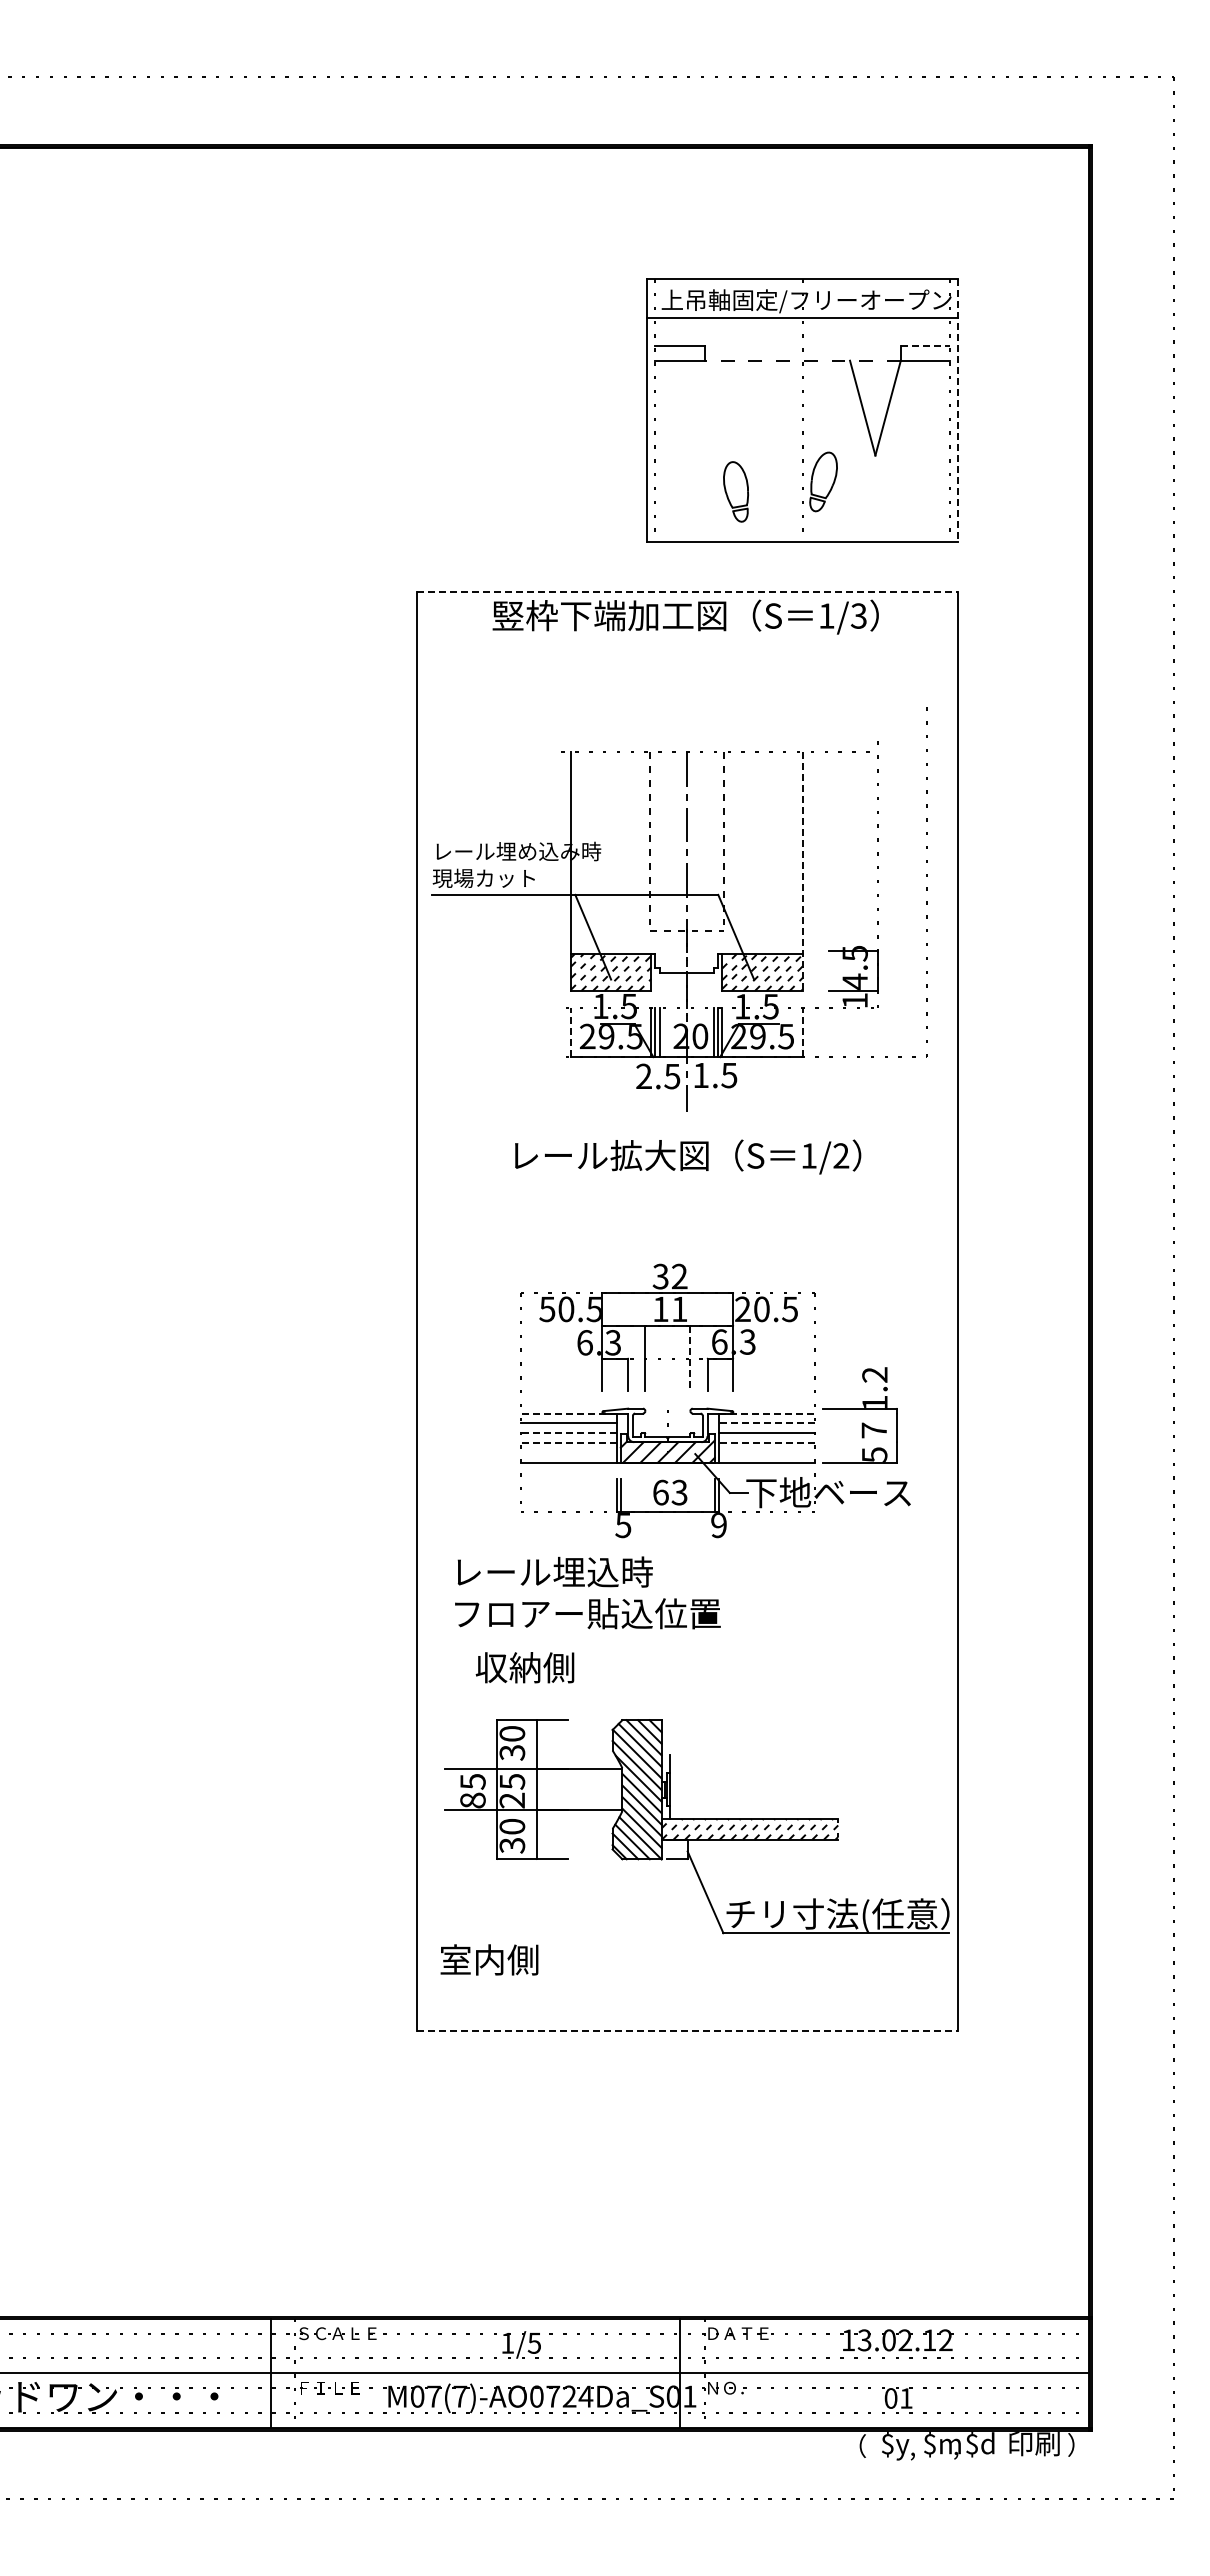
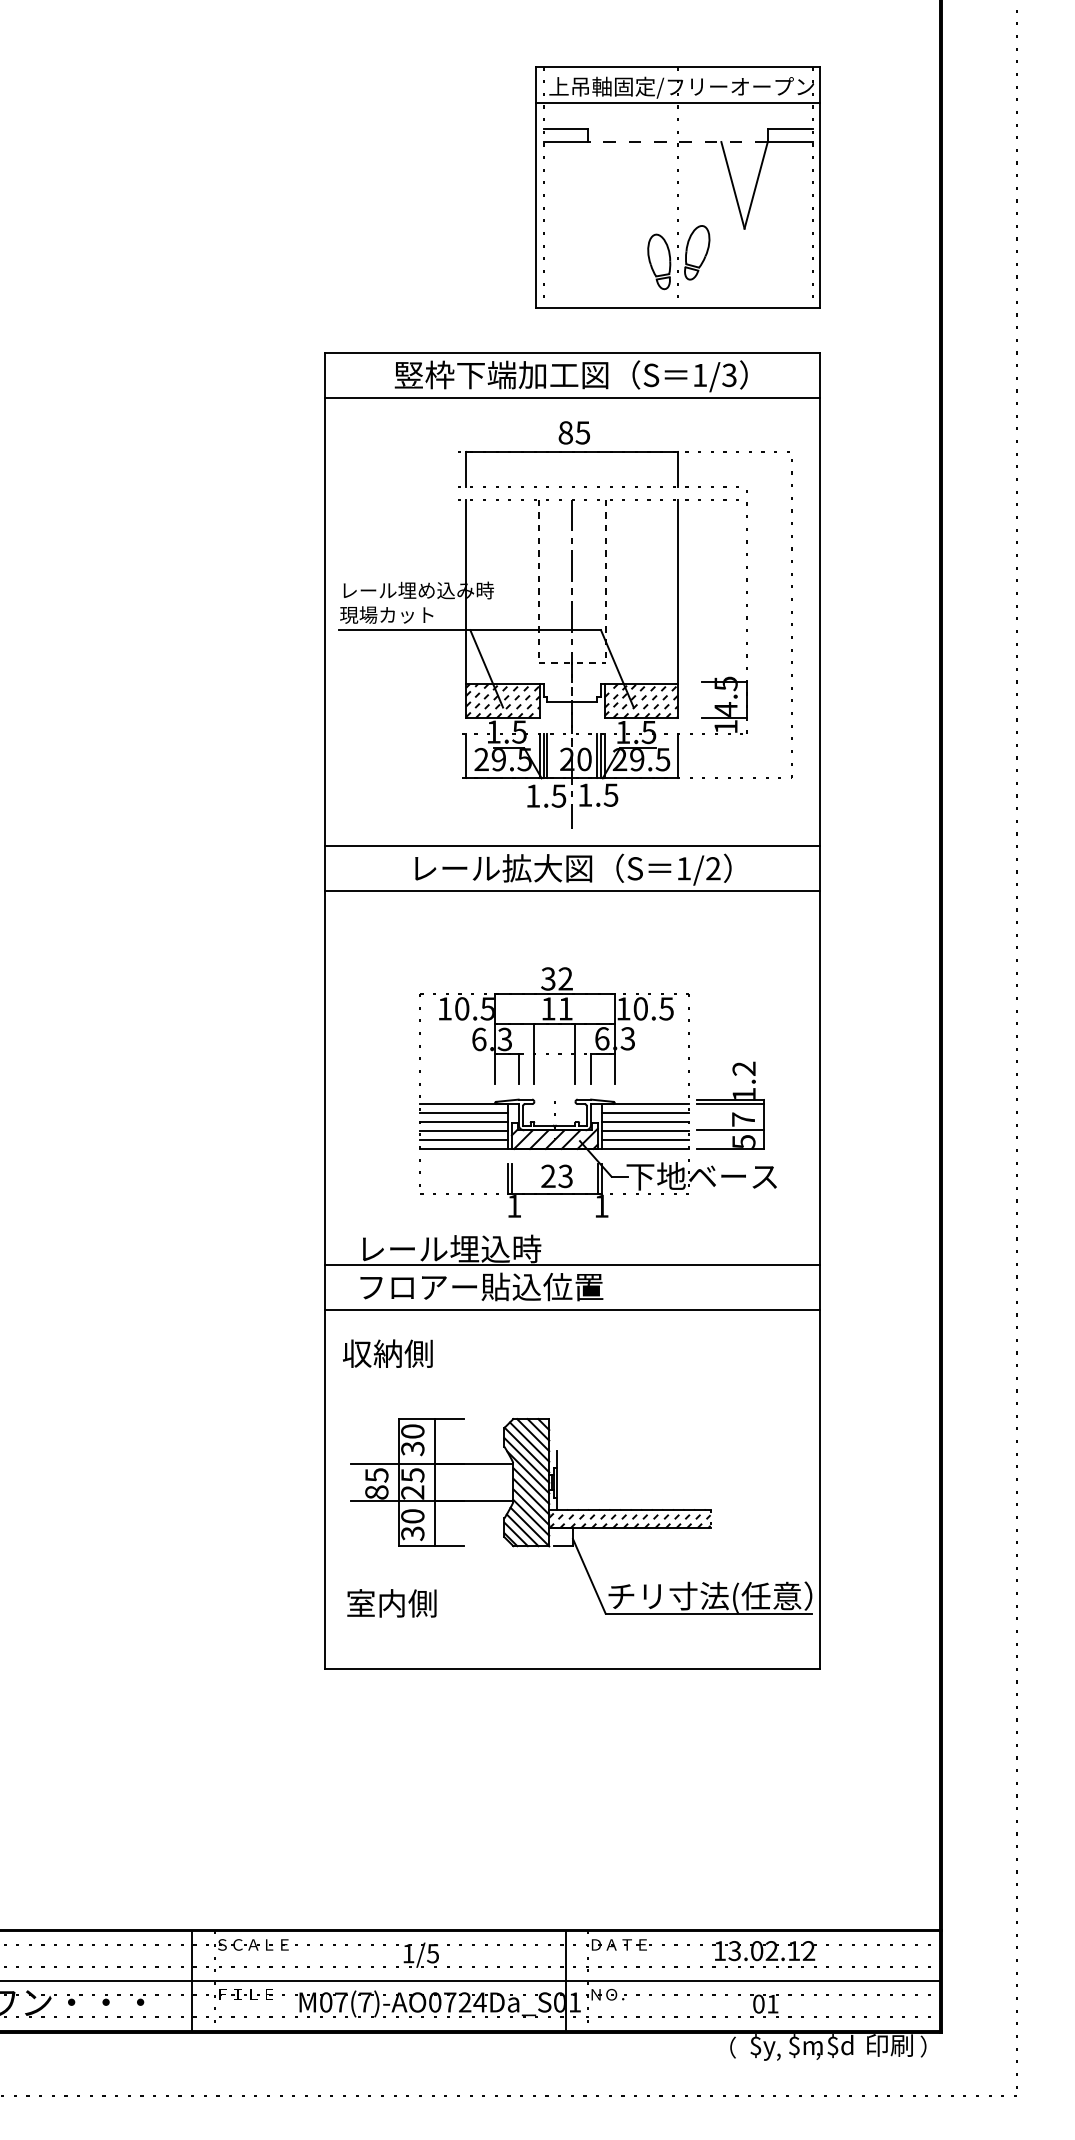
line: (925, 346) -> (790, 129), dashed -> solid
line: (958, 410) -> (820, 187), dashed -> solid
part: (735, 491) -> (658, 261), moved
line: (687, 591) -> (572, 352), dashed -> solid
line: (687, 640) -> (572, 397), added
part: (742, 702) -> (623, 454), added
line: (802, 872) -> (677, 609), dashed -> solid
line: (570, 1032) -> (465, 755), dashed -> solid
line: (802, 1032) -> (677, 755), dashed -> solid
text: (643, 1075) -> (532, 795), 2.5 -> 1.5
line: (687, 1131) -> (572, 846), added
line: (687, 1180) -> (572, 891), added
text: (742, 1308) -> (623, 1008), 20.5 -> 10.5
text: (547, 1309) -> (444, 1009), 50.5 -> 10.5
line: (690, 1358) -> (575, 1053), dashed -> solid
line: (568, 1413) -> (464, 1104), dashed -> solid
line: (767, 1413) -> (645, 1104), dashed -> solid
line: (859, 1413) -> (730, 1104), added
line: (766, 1423) -> (645, 1113), dashed -> solid
line: (568, 1433) -> (464, 1122), dashed -> solid
line: (859, 1442) -> (730, 1130), added
line: (568, 1443) -> (464, 1131), dashed -> solid
line: (766, 1443) -> (645, 1131), dashed -> solid
line: (568, 1452) -> (464, 1139), added
line: (767, 1452) -> (645, 1139), added
text: (660, 1492) -> (548, 1176), 63 -> 23
text: (623, 1525) -> (514, 1206), 5 -> 1
text: (718, 1525) -> (601, 1206), 9 -> 1
line: (687, 1589) -> (572, 1264), added
line: (687, 1638) -> (572, 1309), added
text: (524, 1667) -> (387, 1353), moved
part: (696, 1826) -> (581, 1516), moved
line: (687, 2031) -> (572, 1668), dashed -> solid

